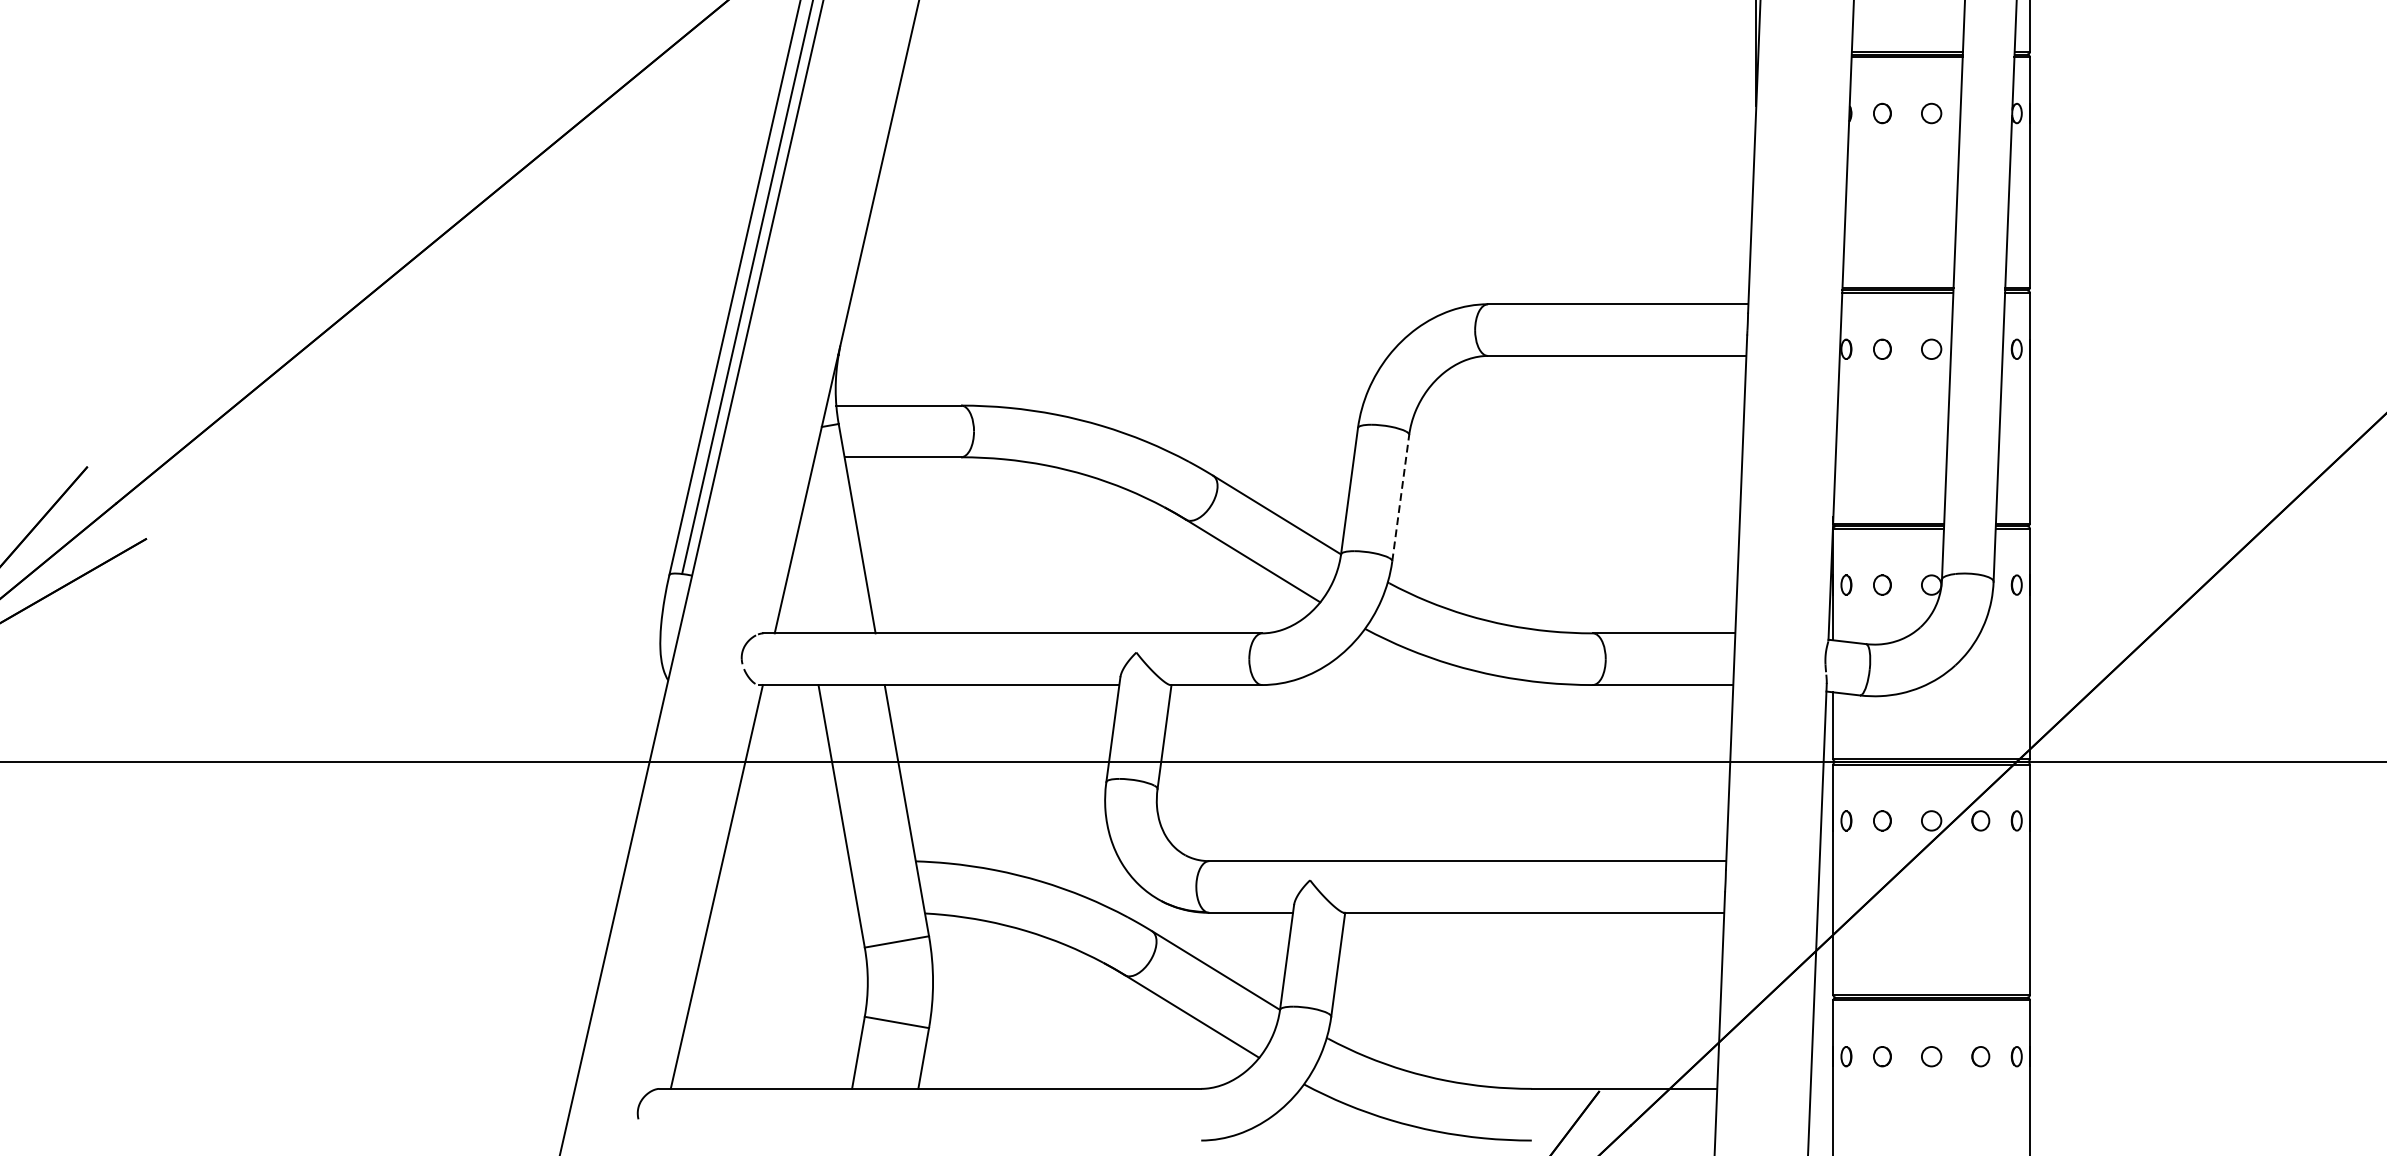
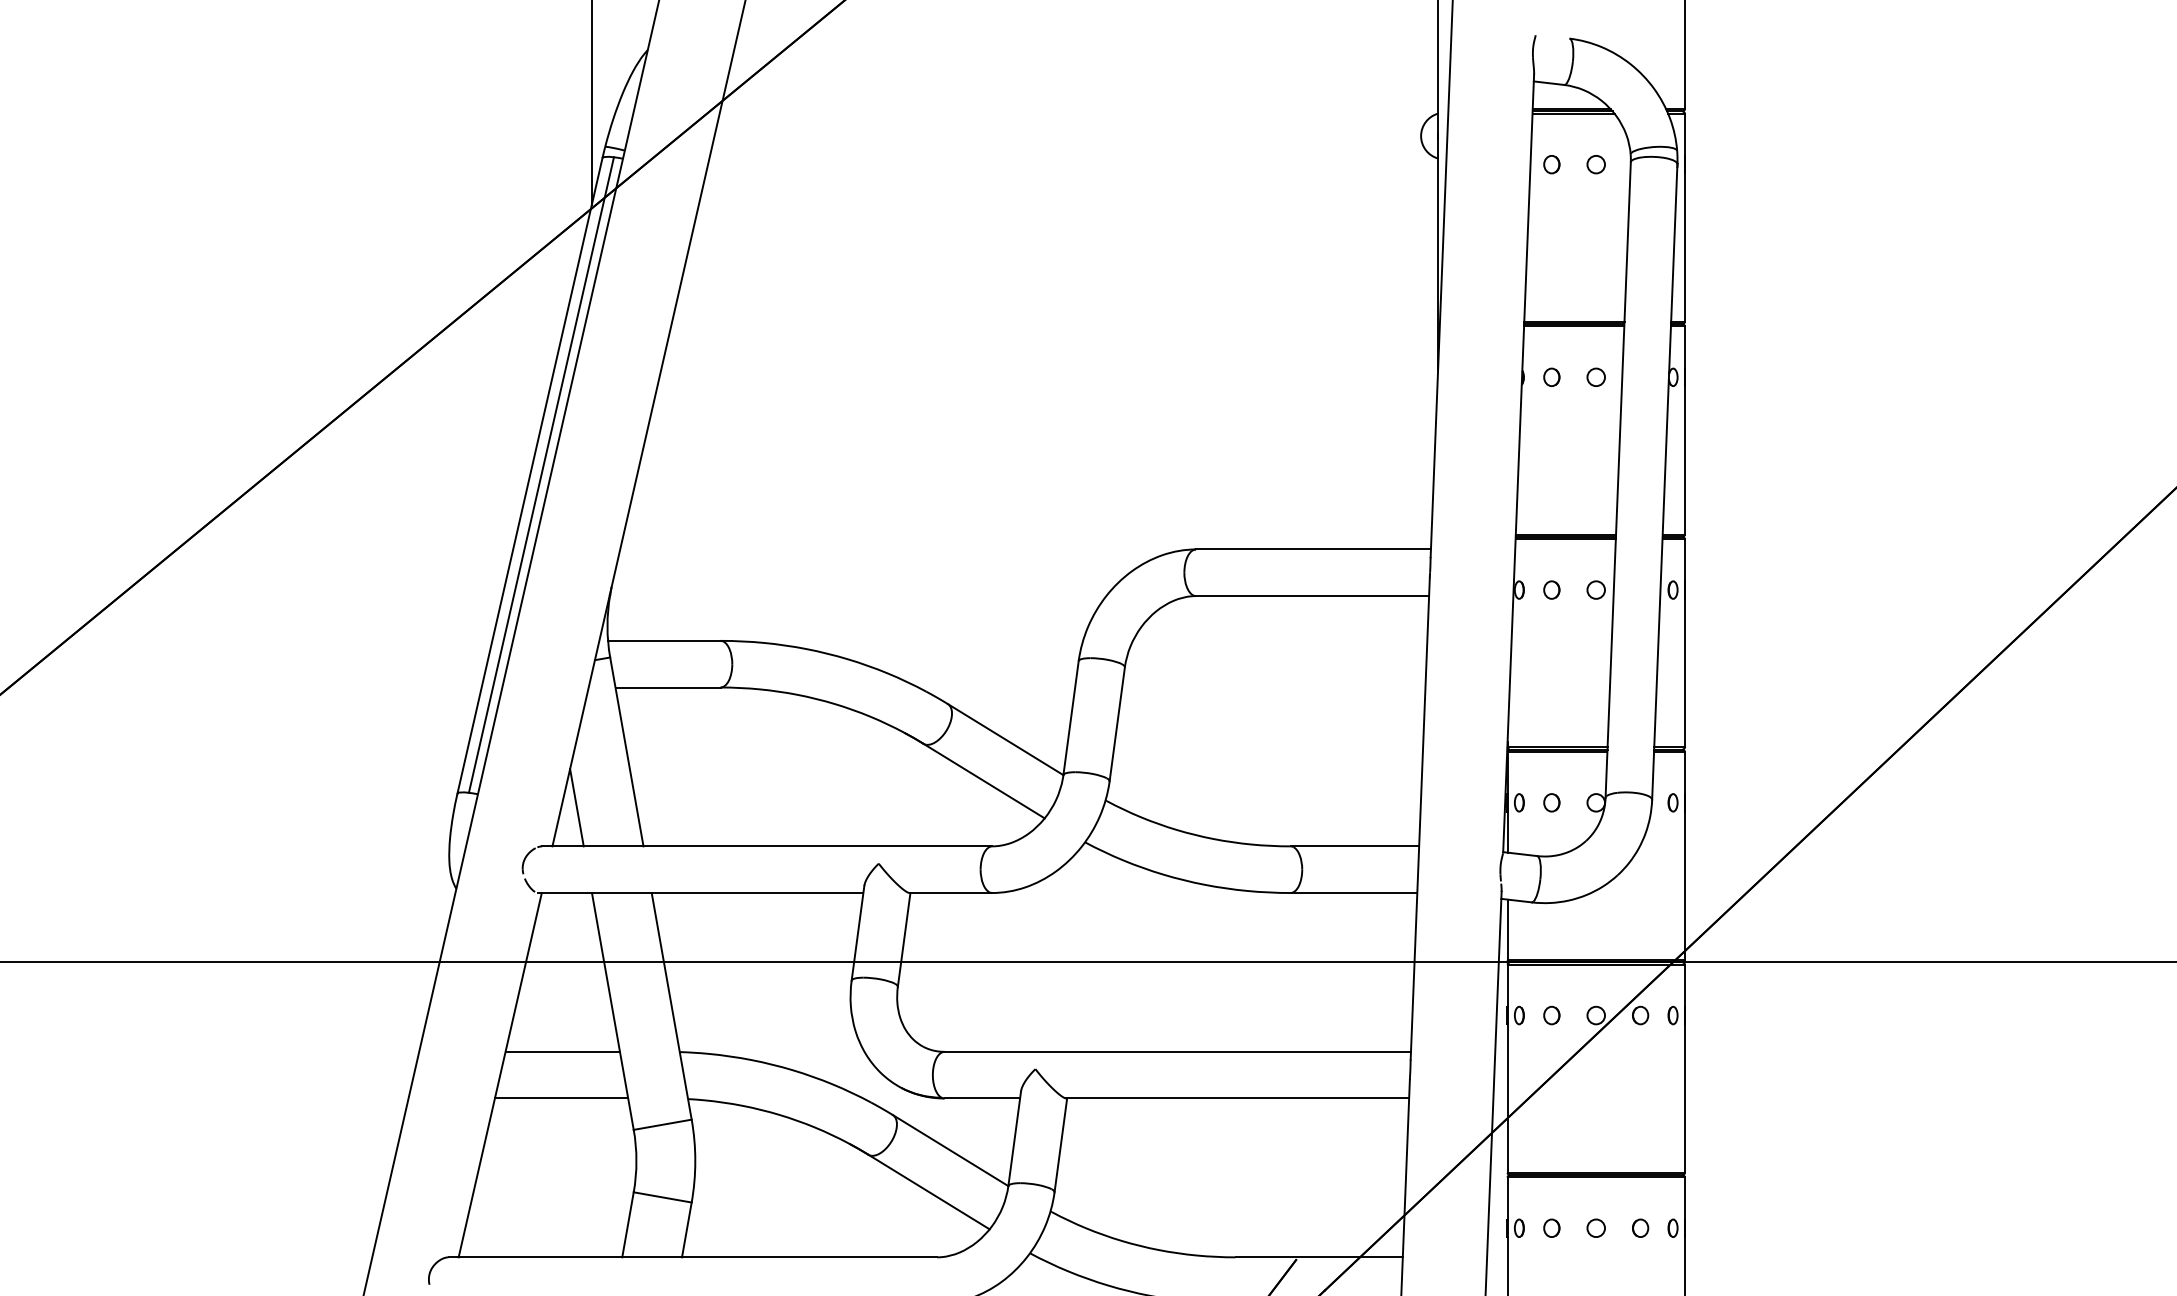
line: (1401, 498) -> (1117, 724), dashed -> solid
line: (801, 590) -> (576, 807), added
line: (785, 860) -> (562, 1051), added
line: (784, 912) -> (561, 1098), added

